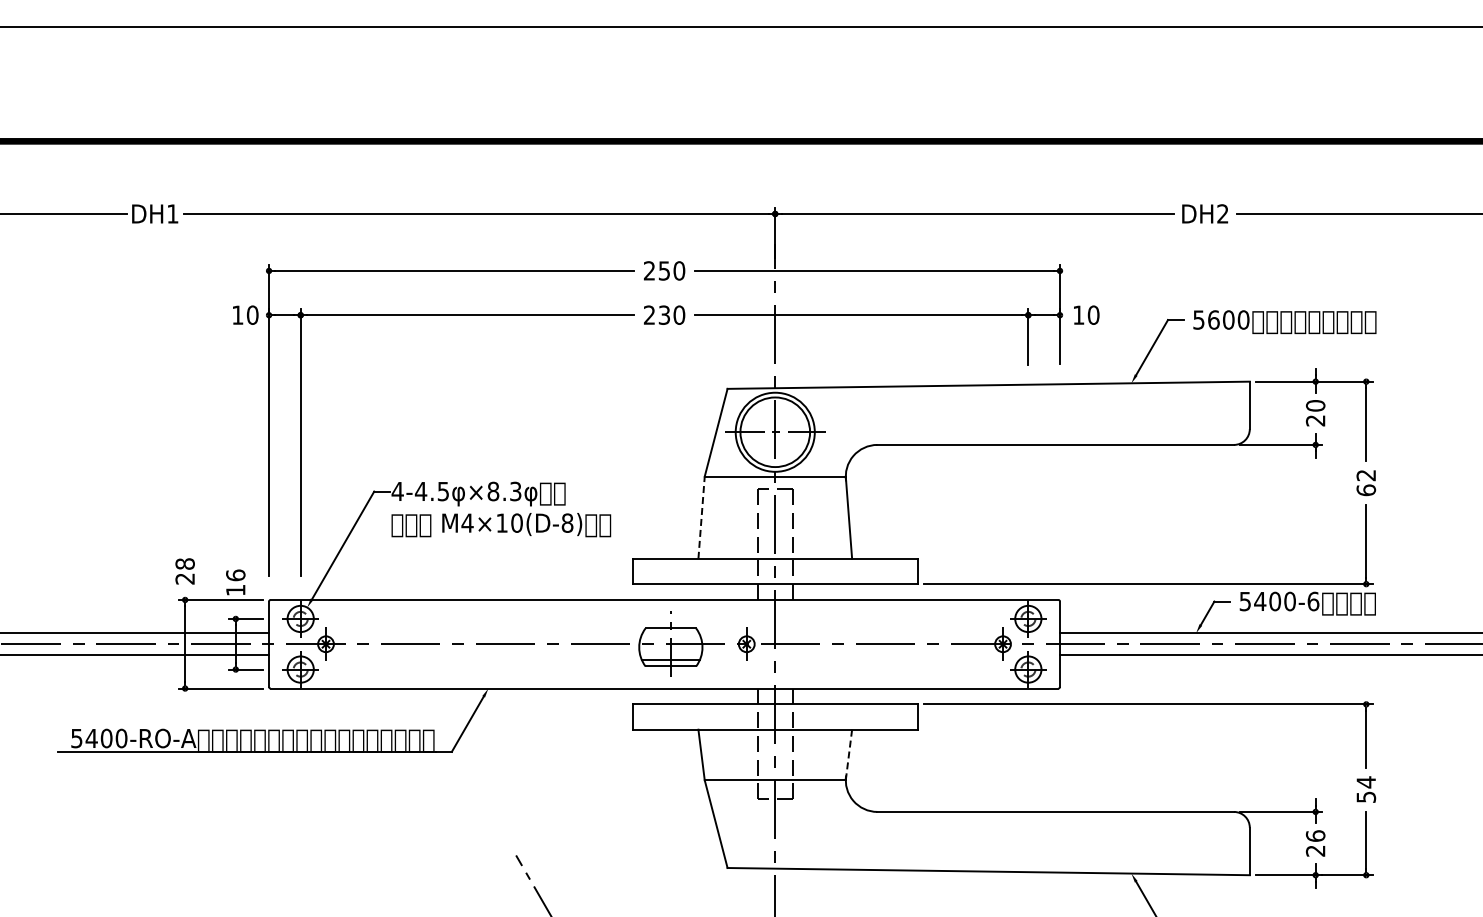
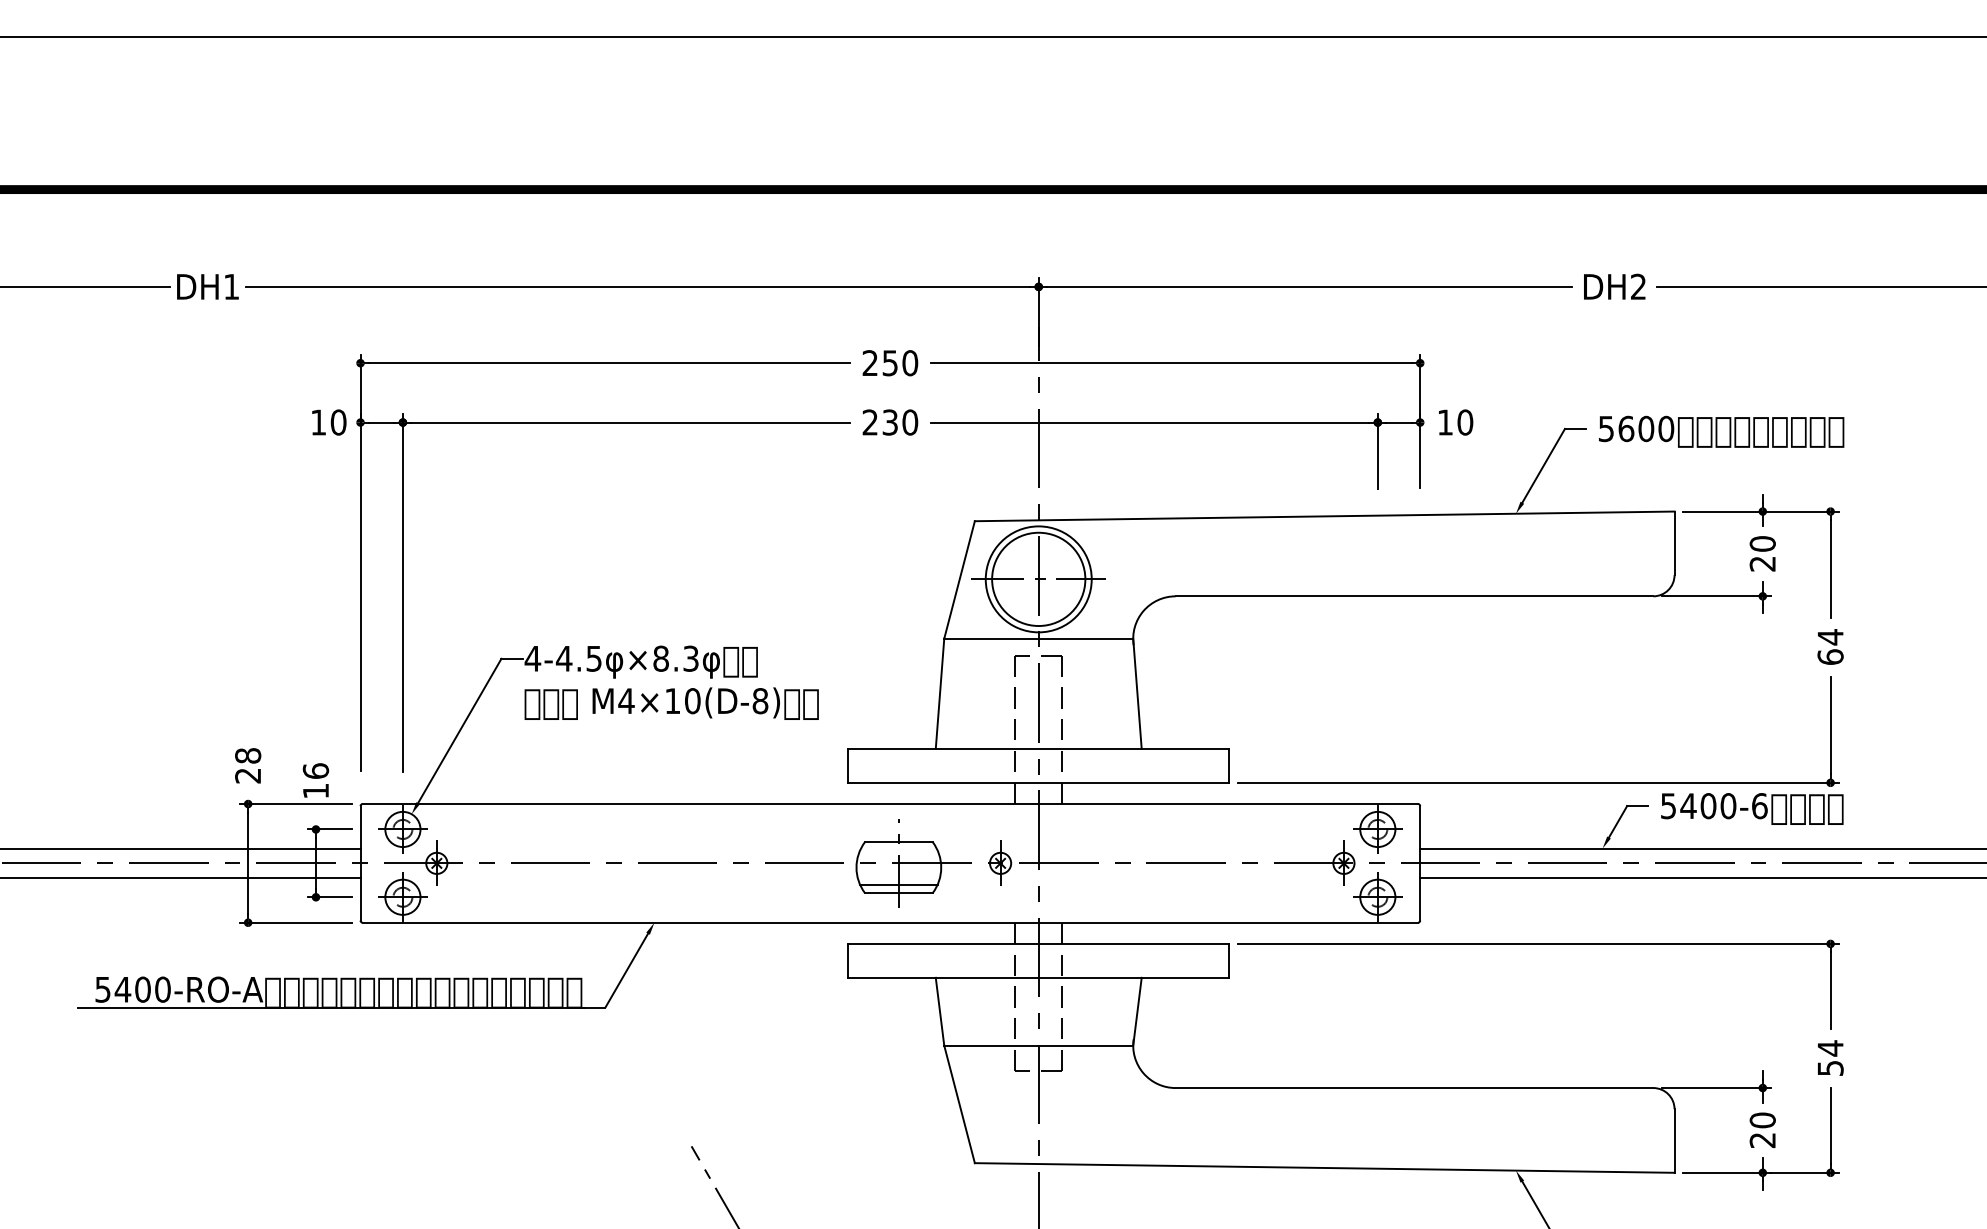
text: (1365, 475) -> (1829, 637), 62 -> 64
line: (701, 517) -> (939, 693), dashed -> solid
line: (848, 754) -> (1136, 1011), dashed -> solid
text: (1315, 835) -> (1762, 1119), 26 -> 20

